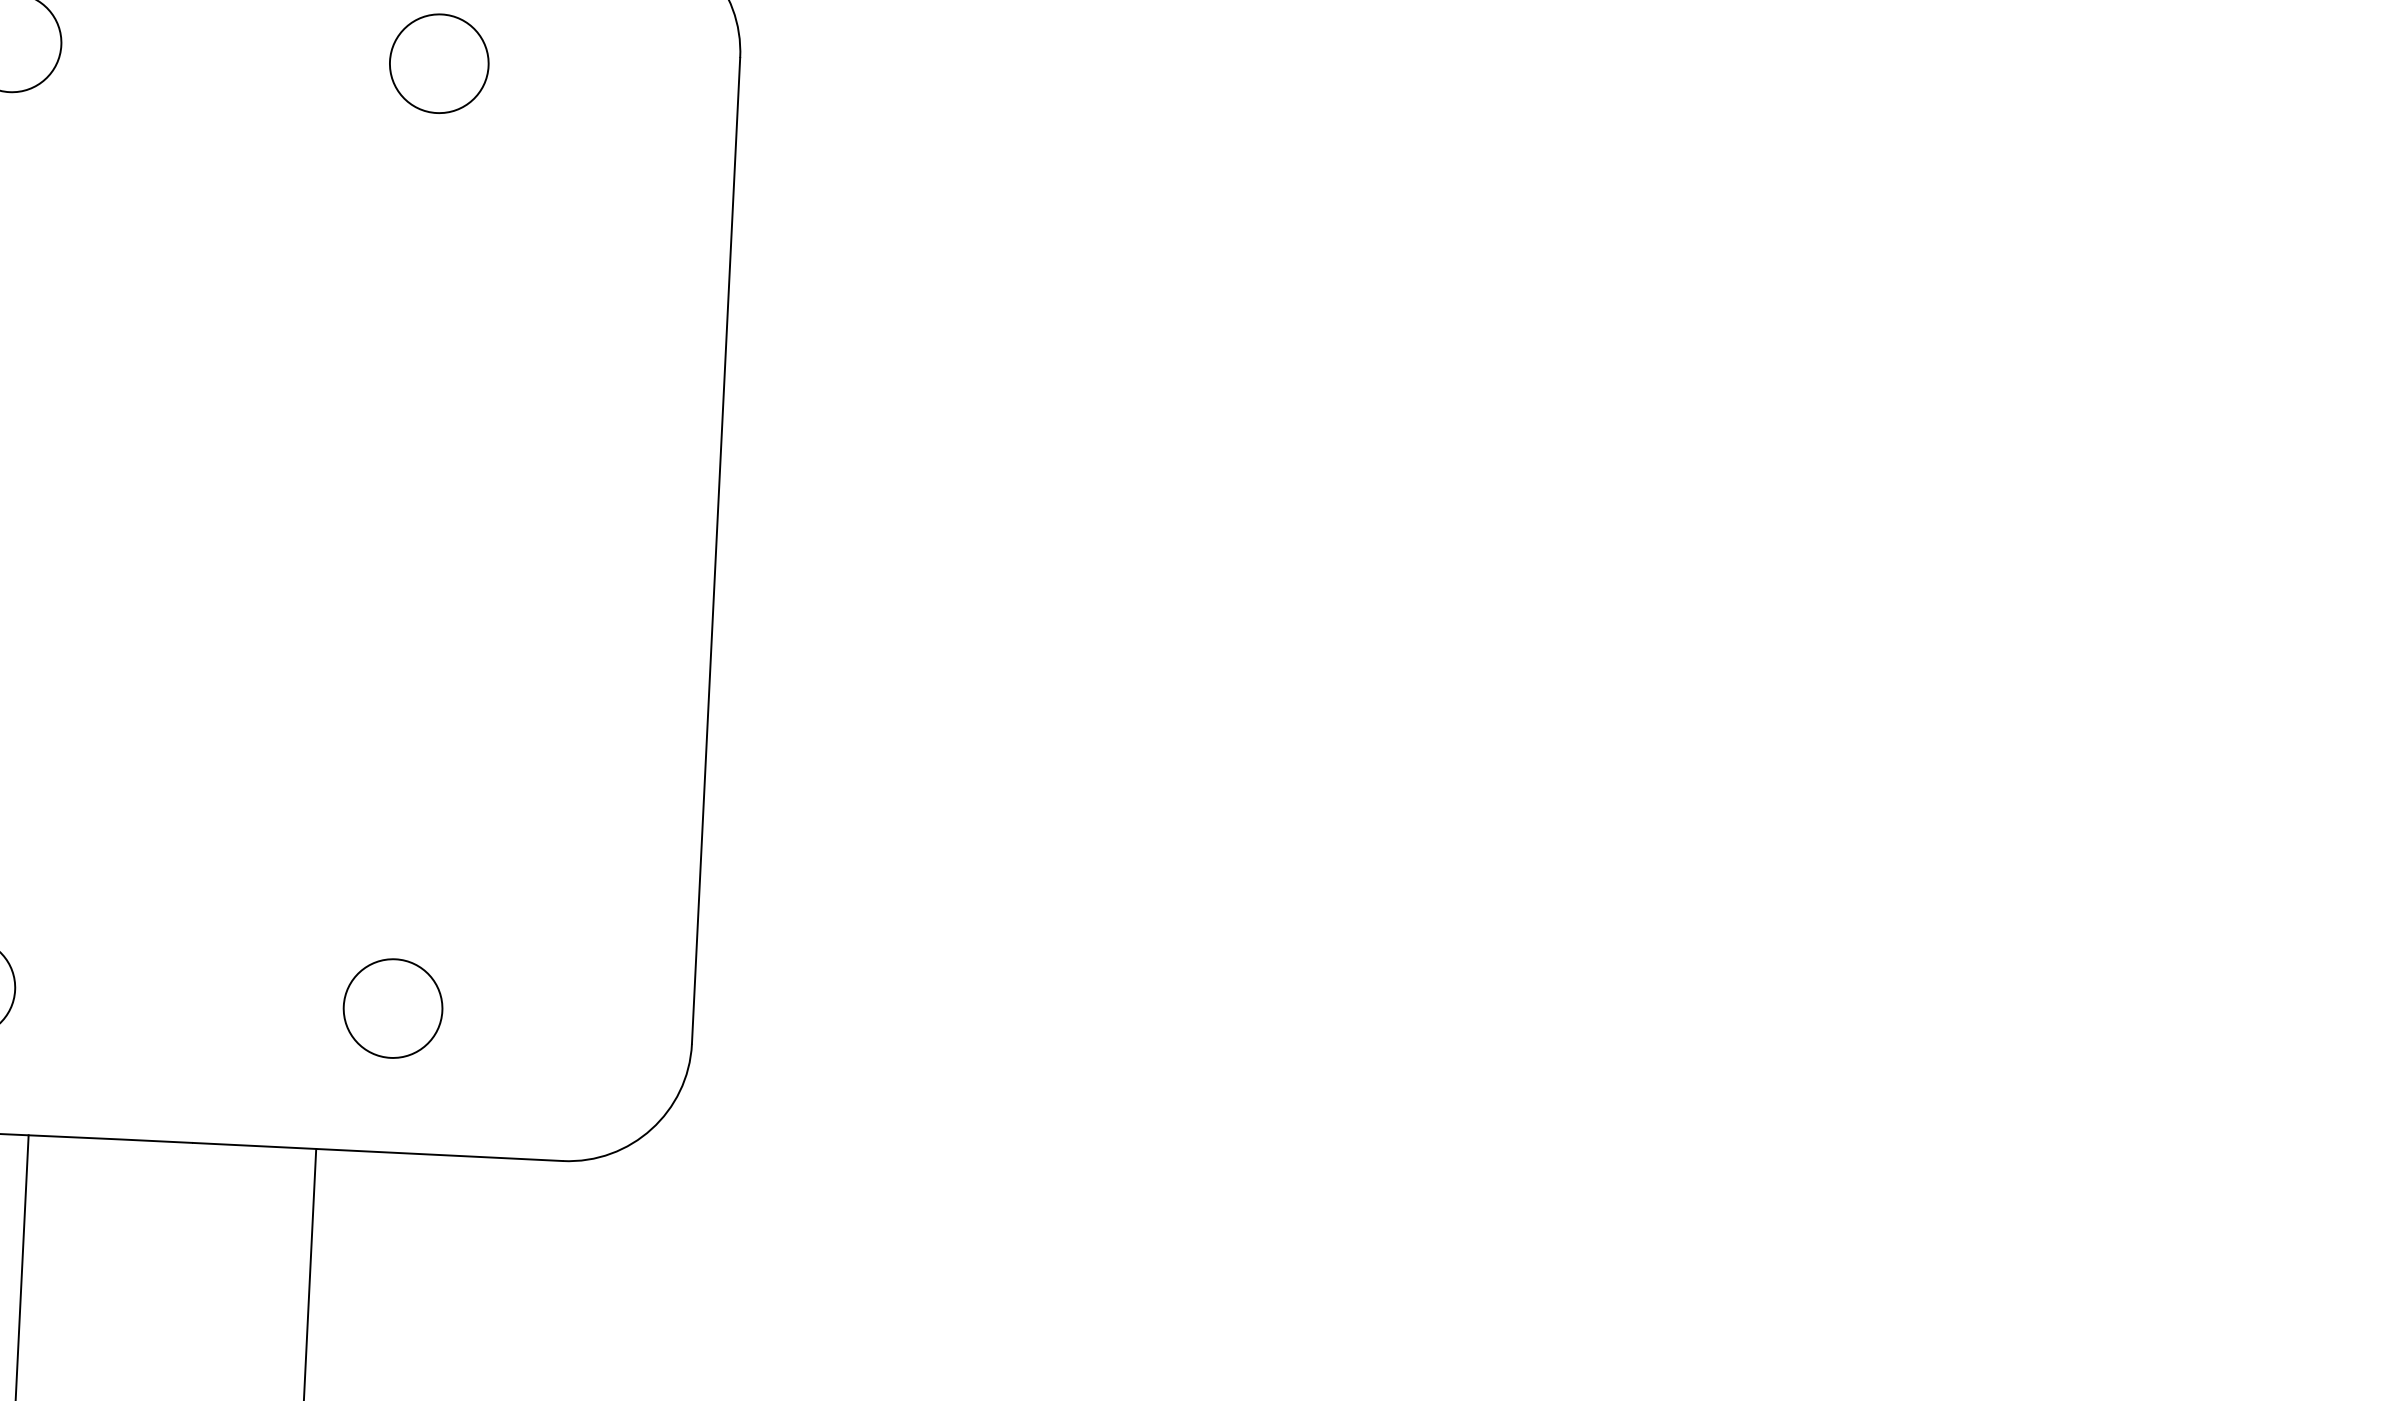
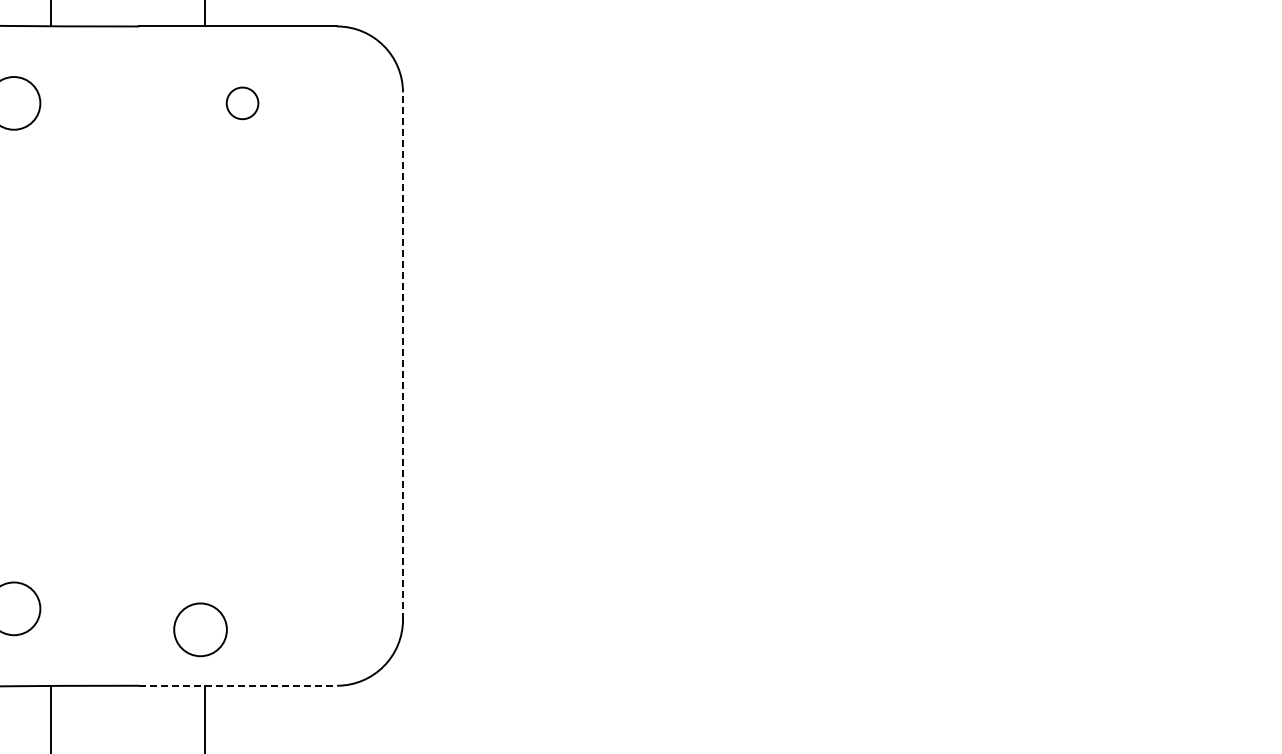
circle: (439, 63) -> (242, 103), size x0.6
line: (716, 551) -> (403, 356), solid -> dashed
circle: (392, 1007) -> (200, 629), moved
line: (378, 1151) -> (238, 685), solid -> dashed

